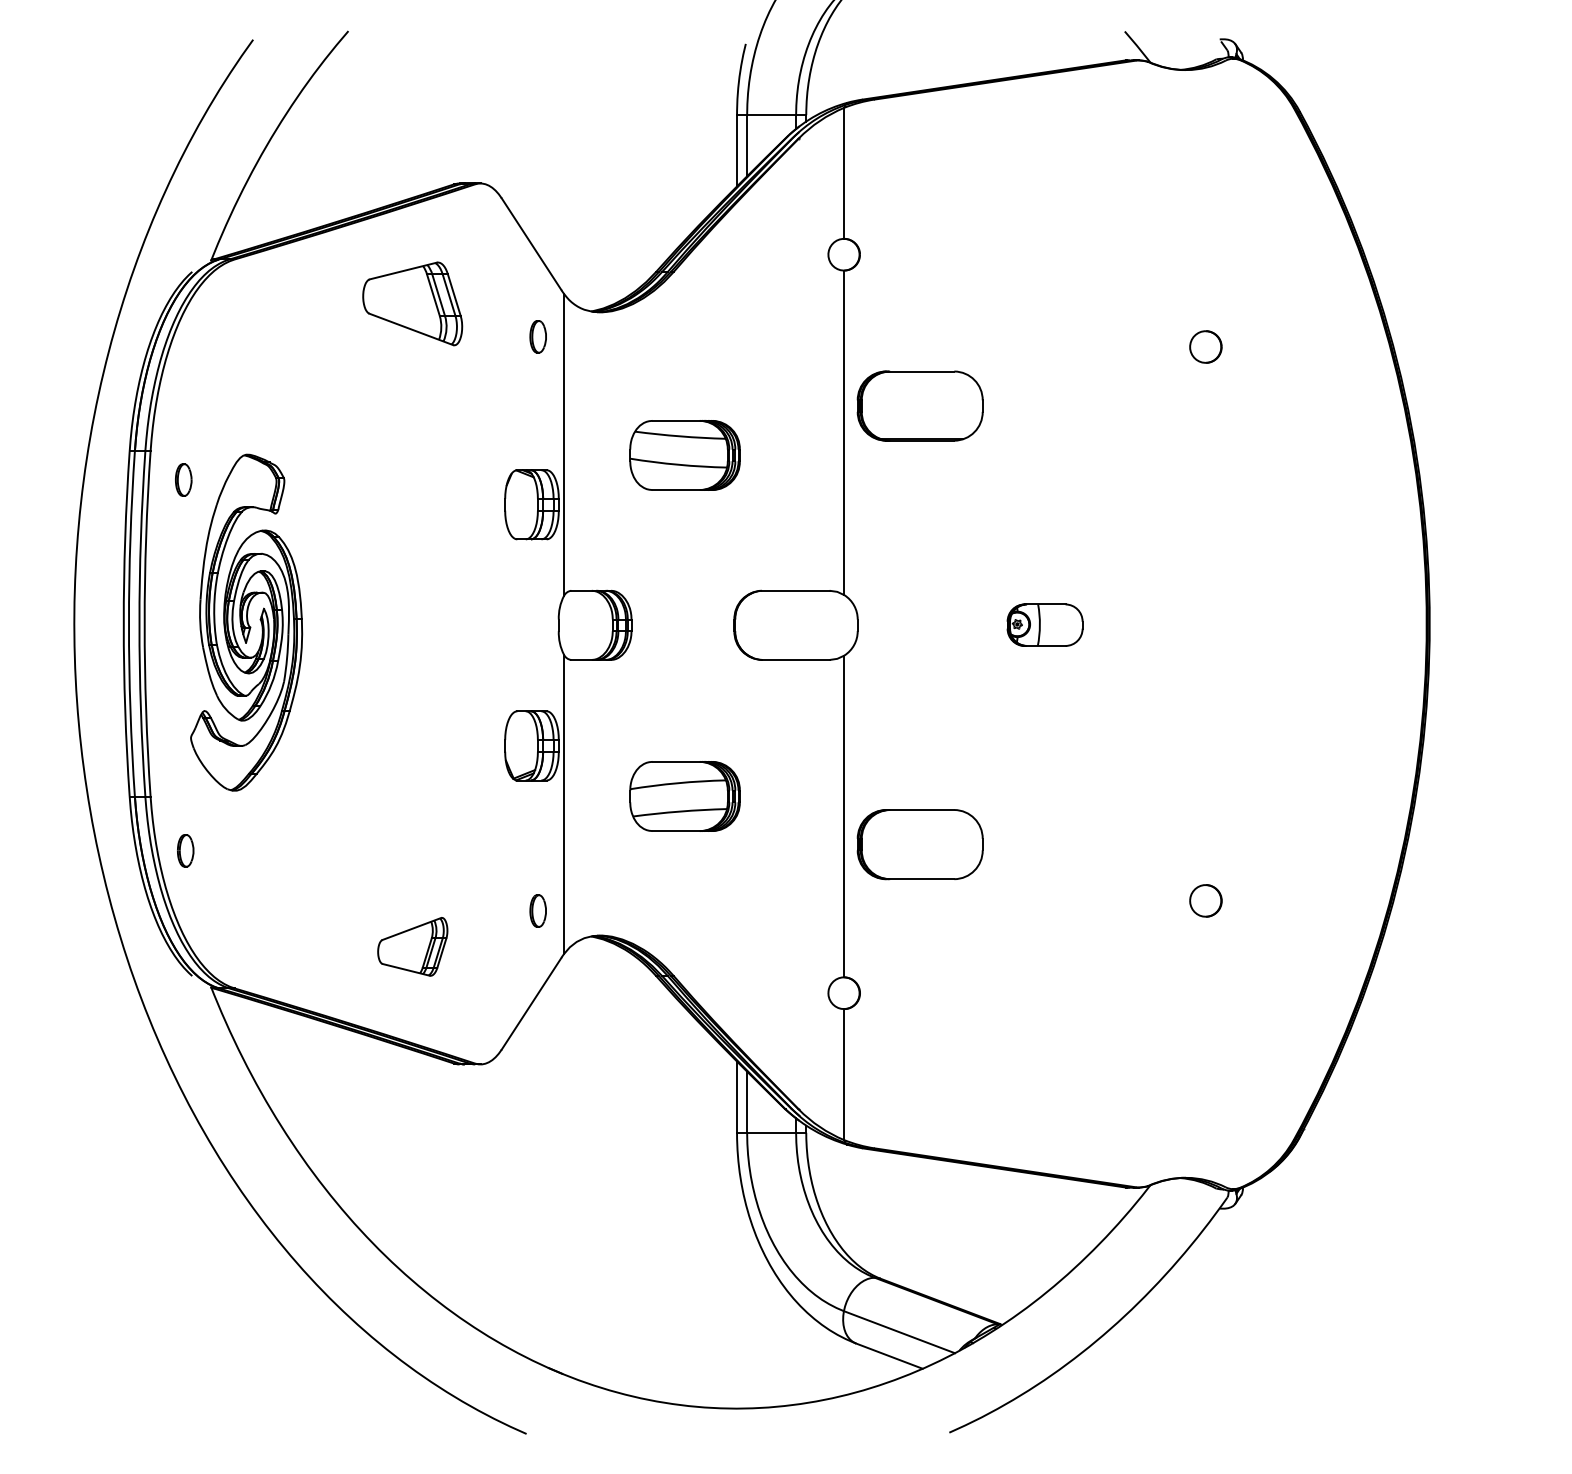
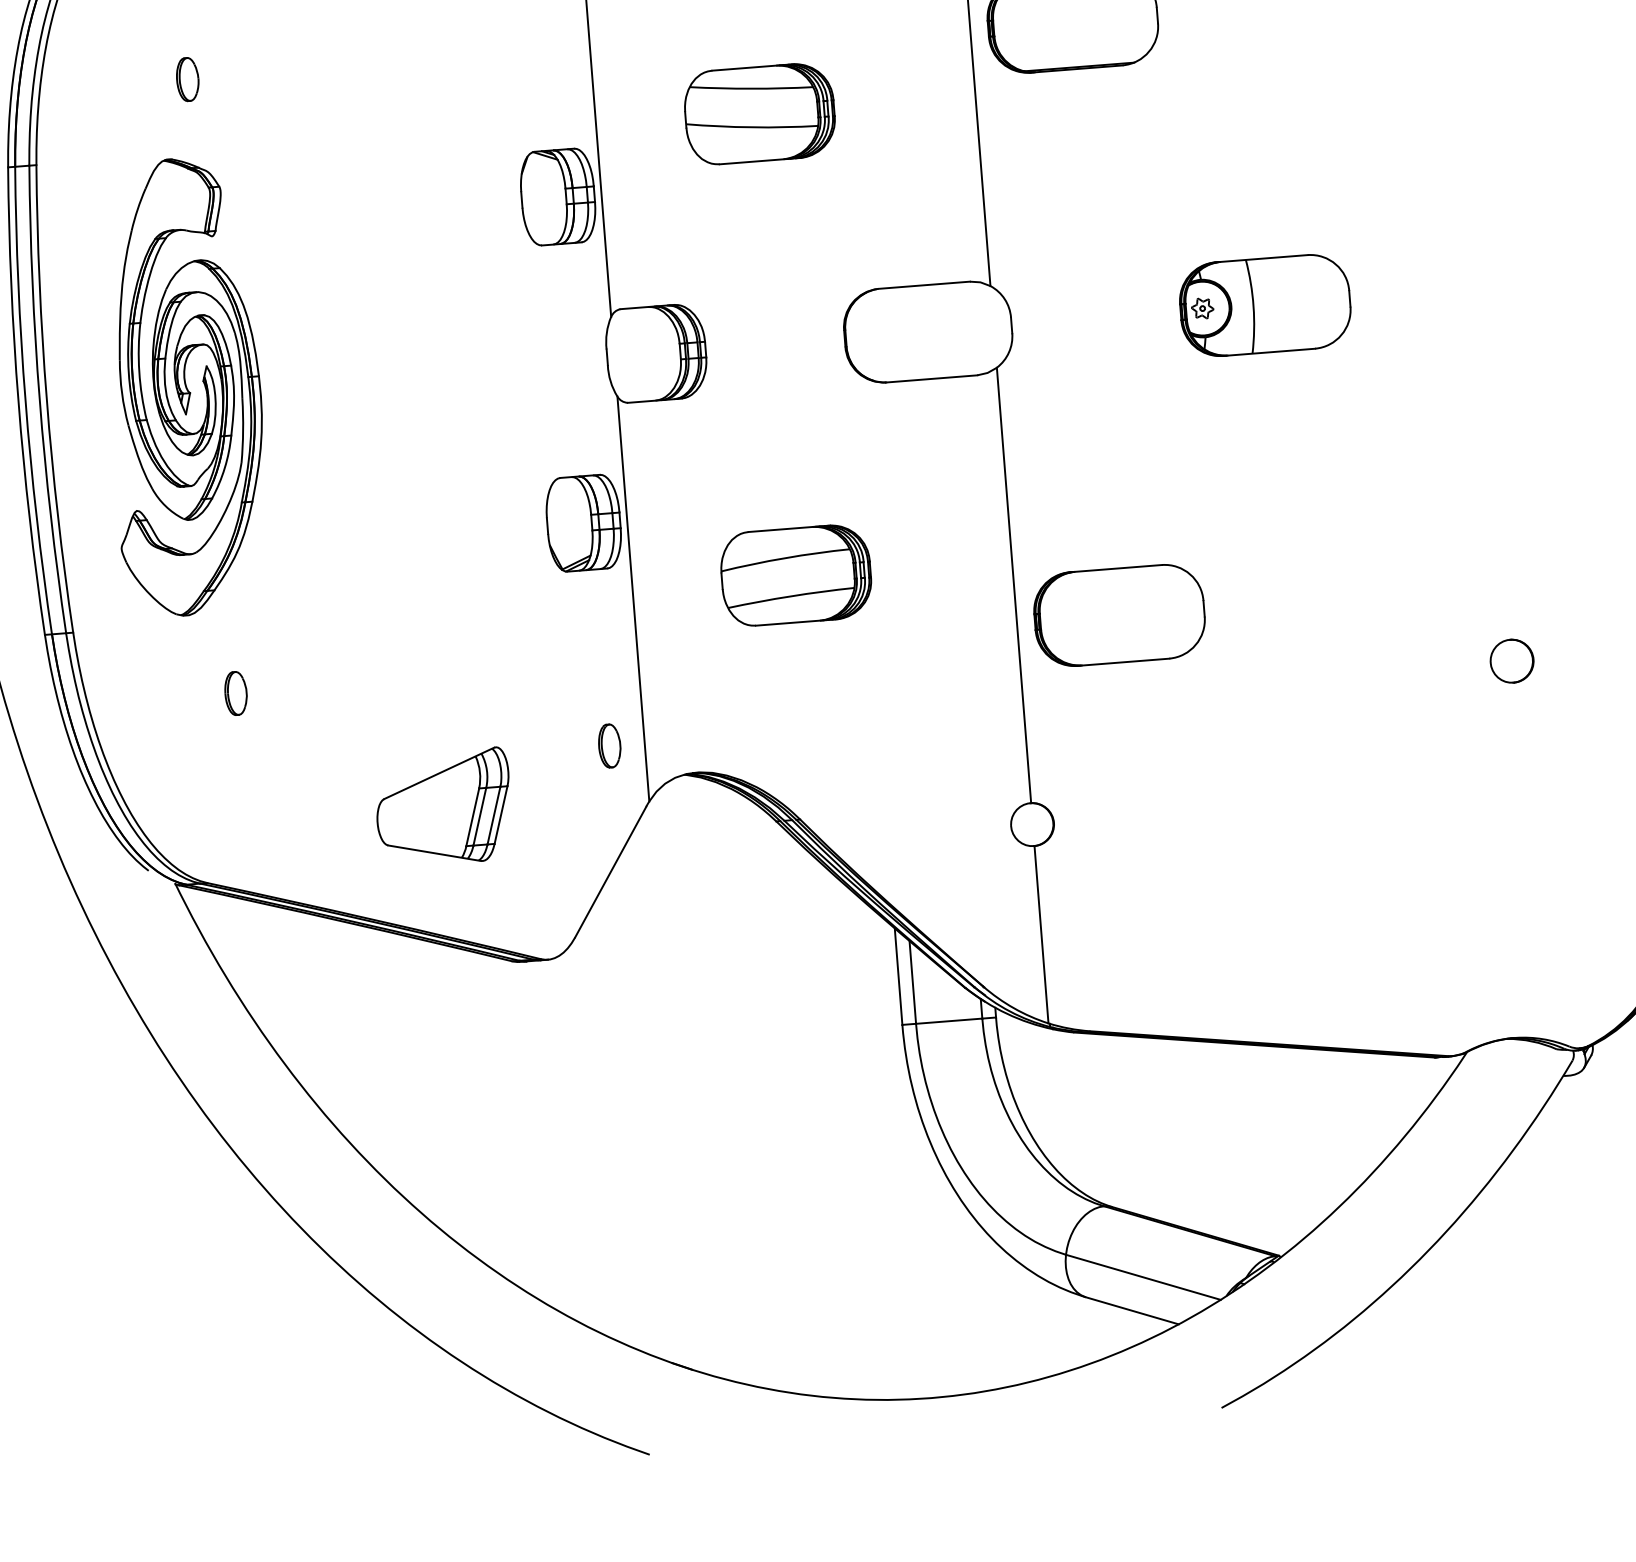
part: (183, 479) -> (187, 78), moved
part: (1044, 624) -> (1264, 304), size x1.67
part: (185, 850) -> (235, 693), moved
part: (412, 946) -> (443, 807), size x1.43

